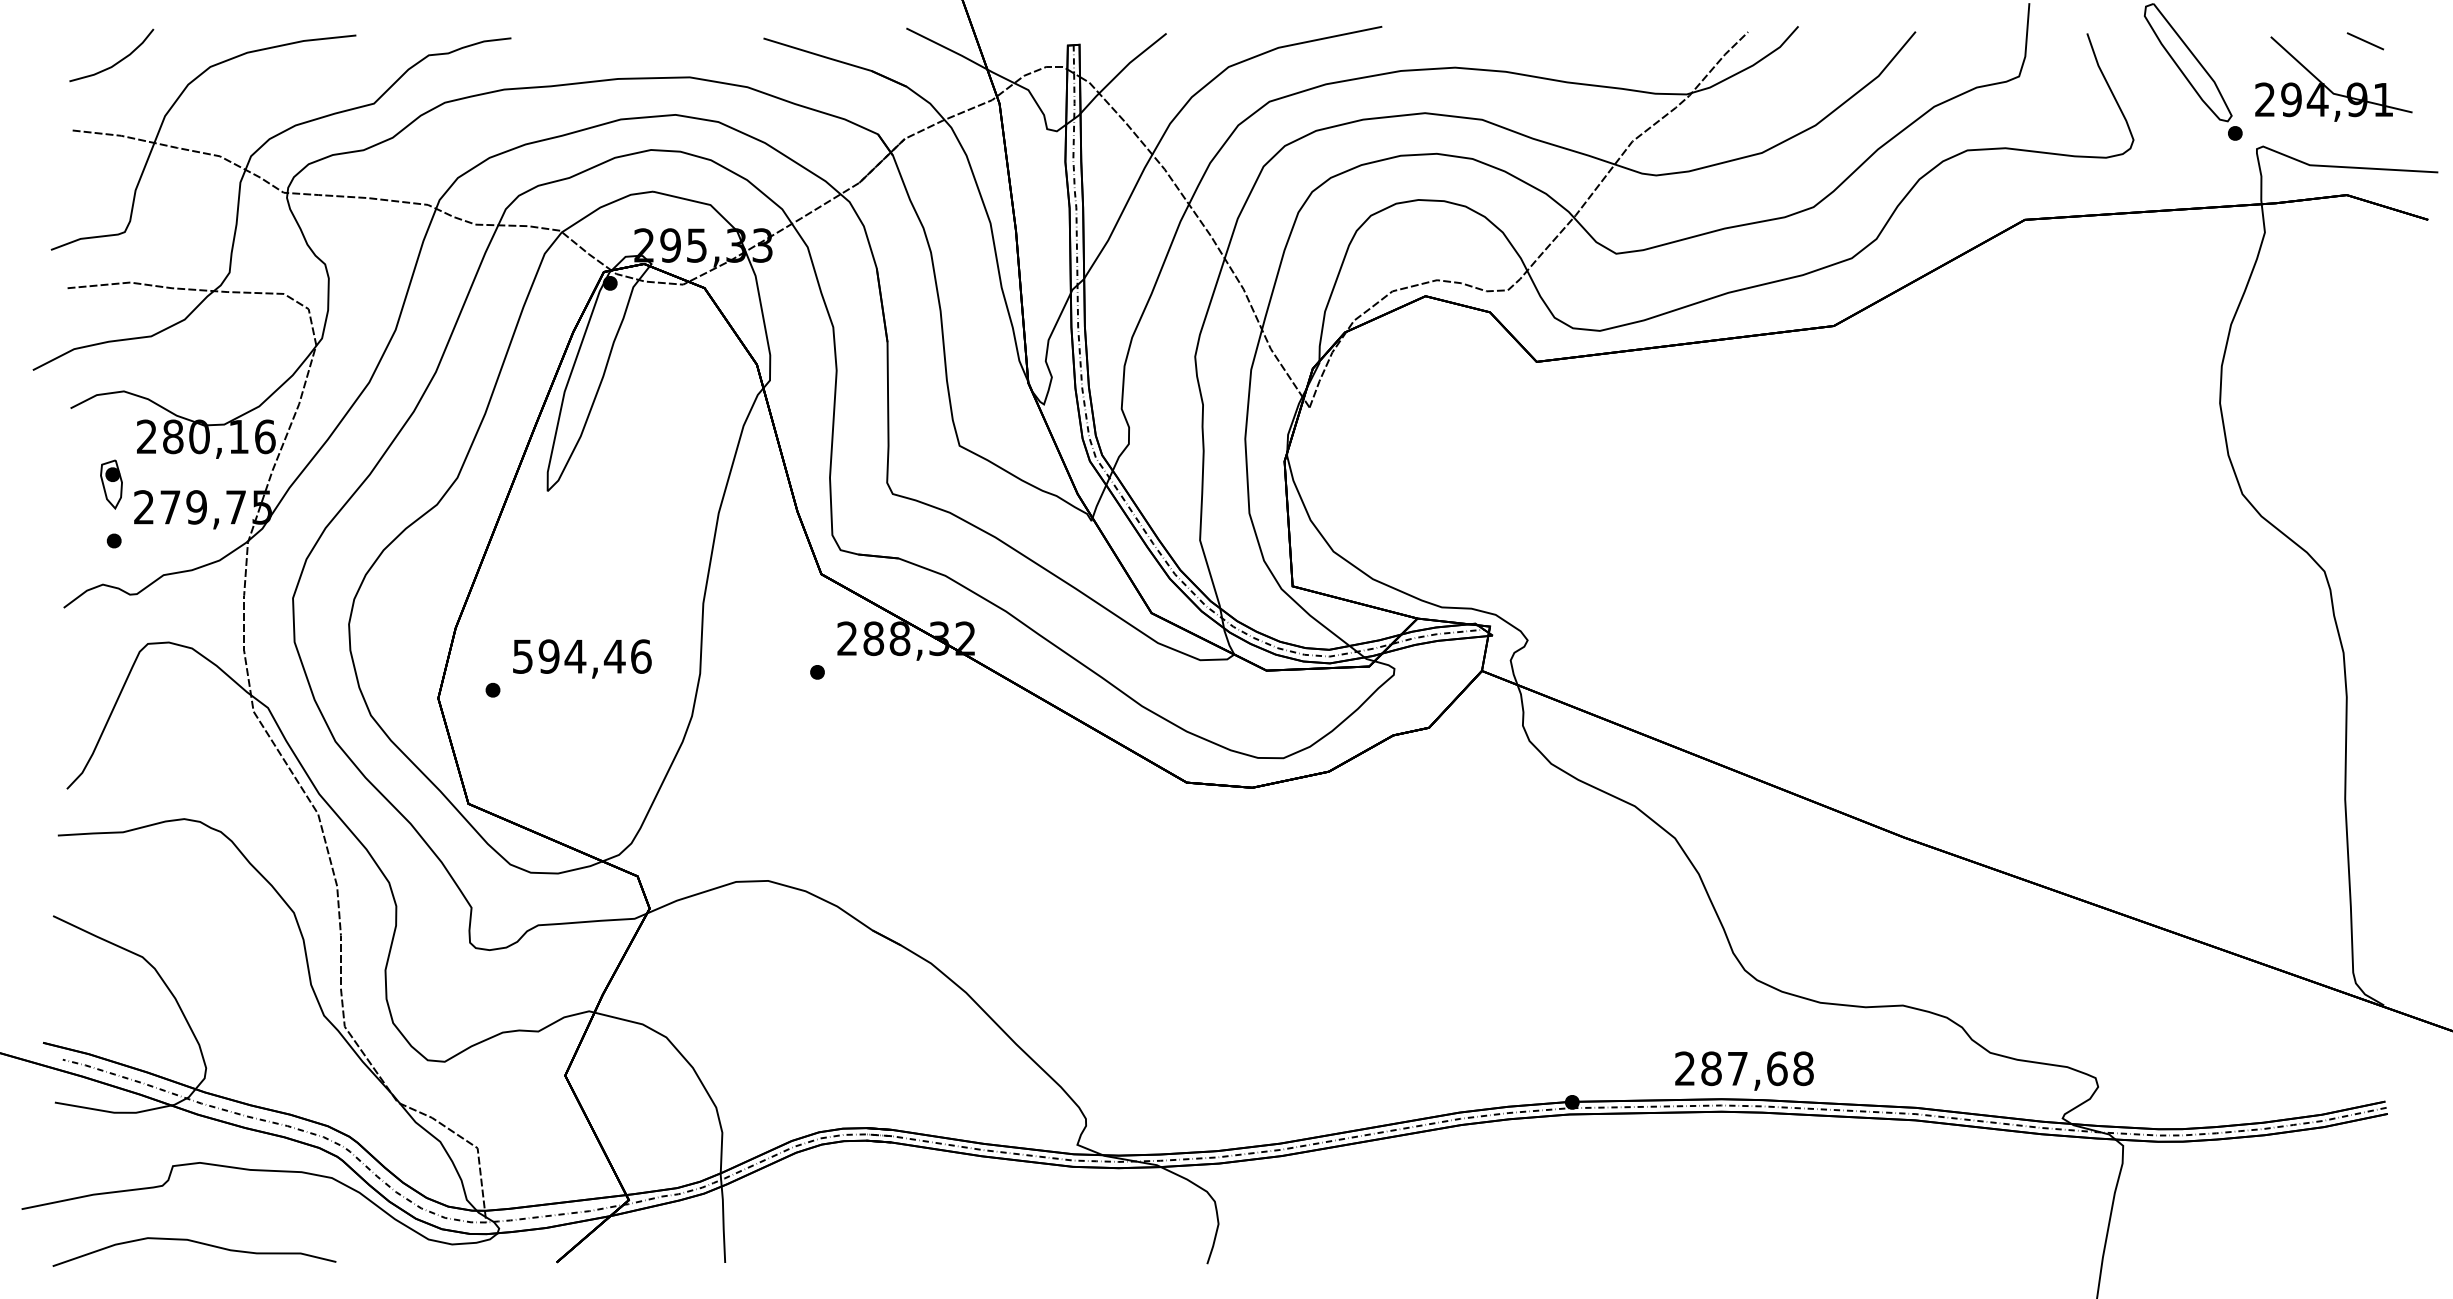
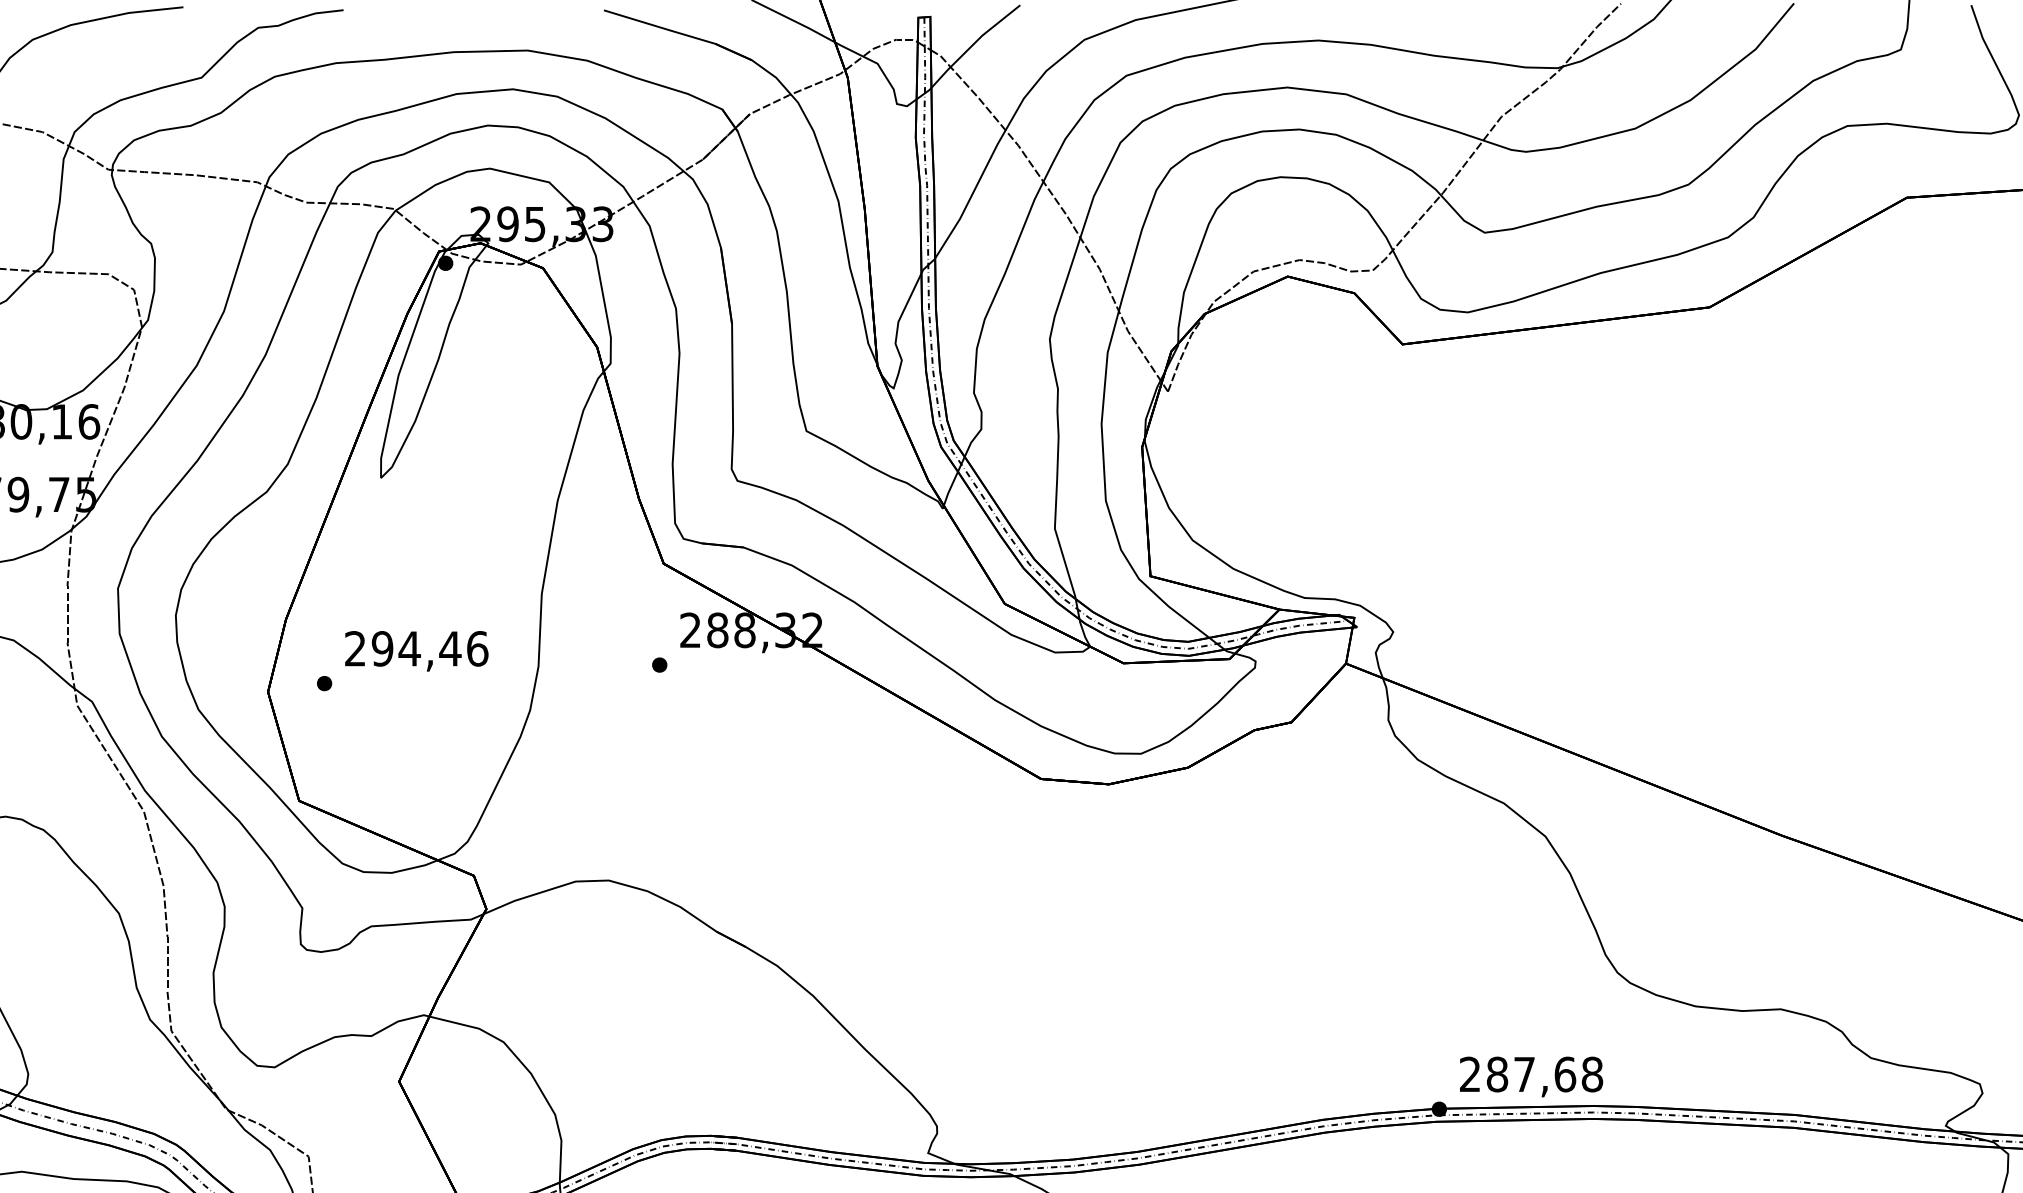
text: (522, 656) -> (355, 648), 594,46 -> 294,46
text: (1744, 1070) -> (1531, 1076), moved

